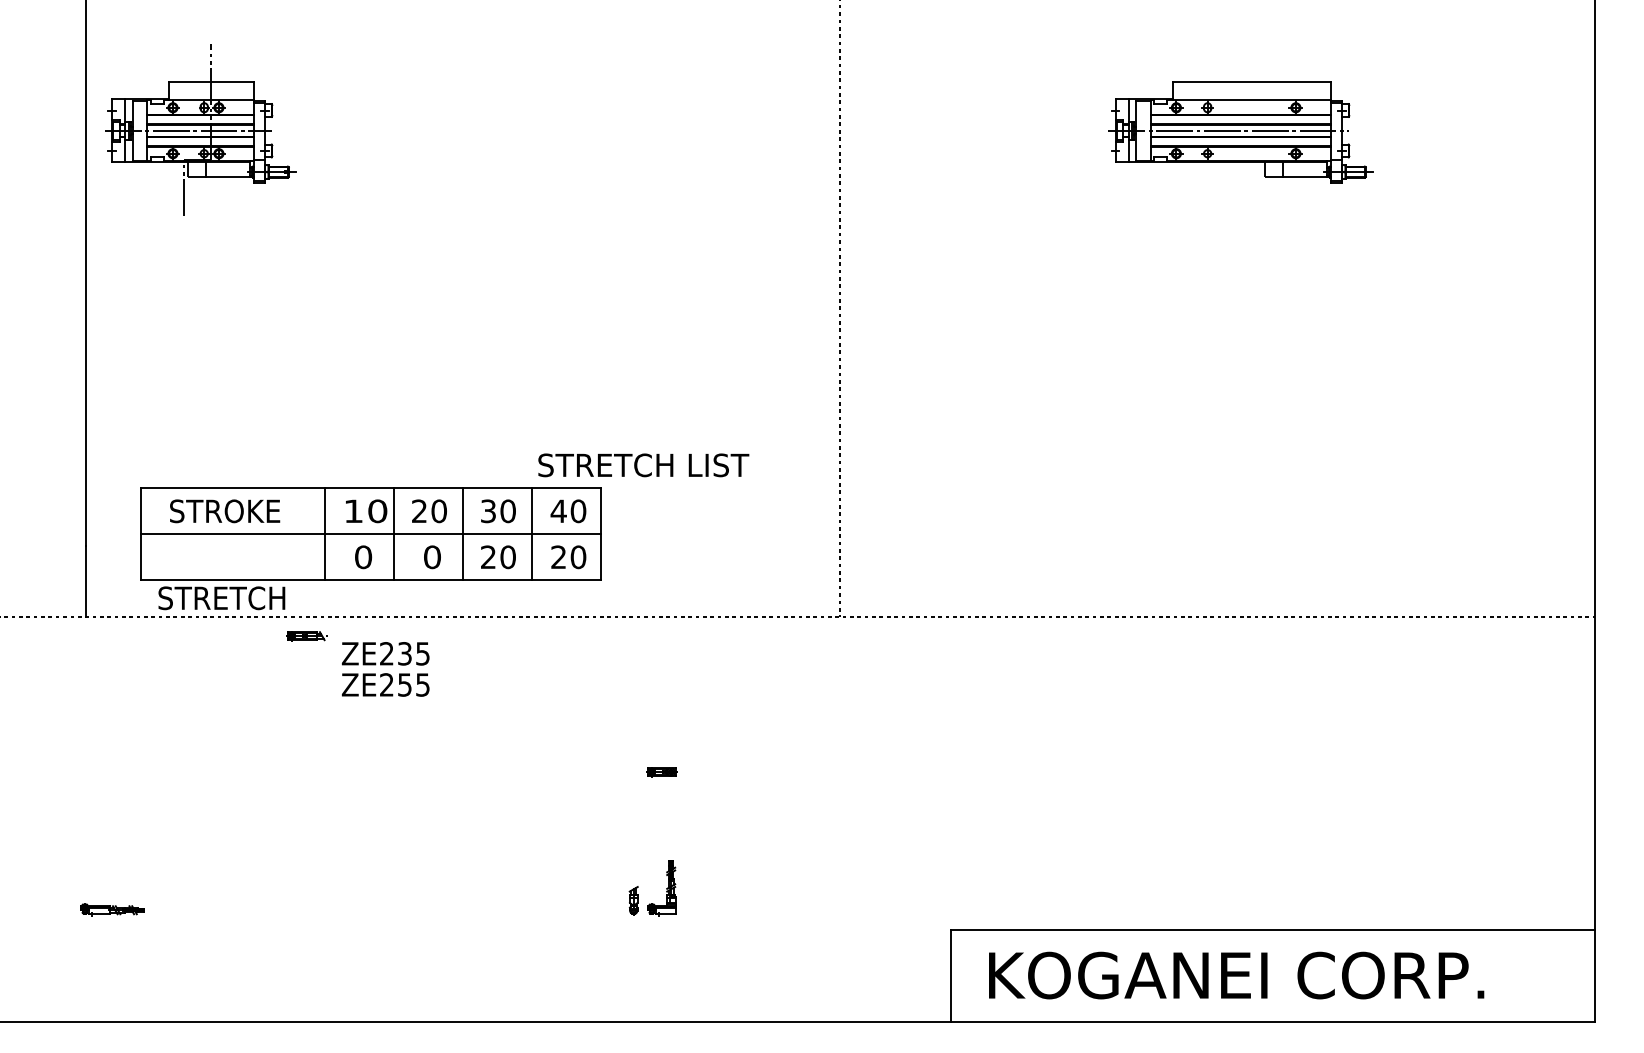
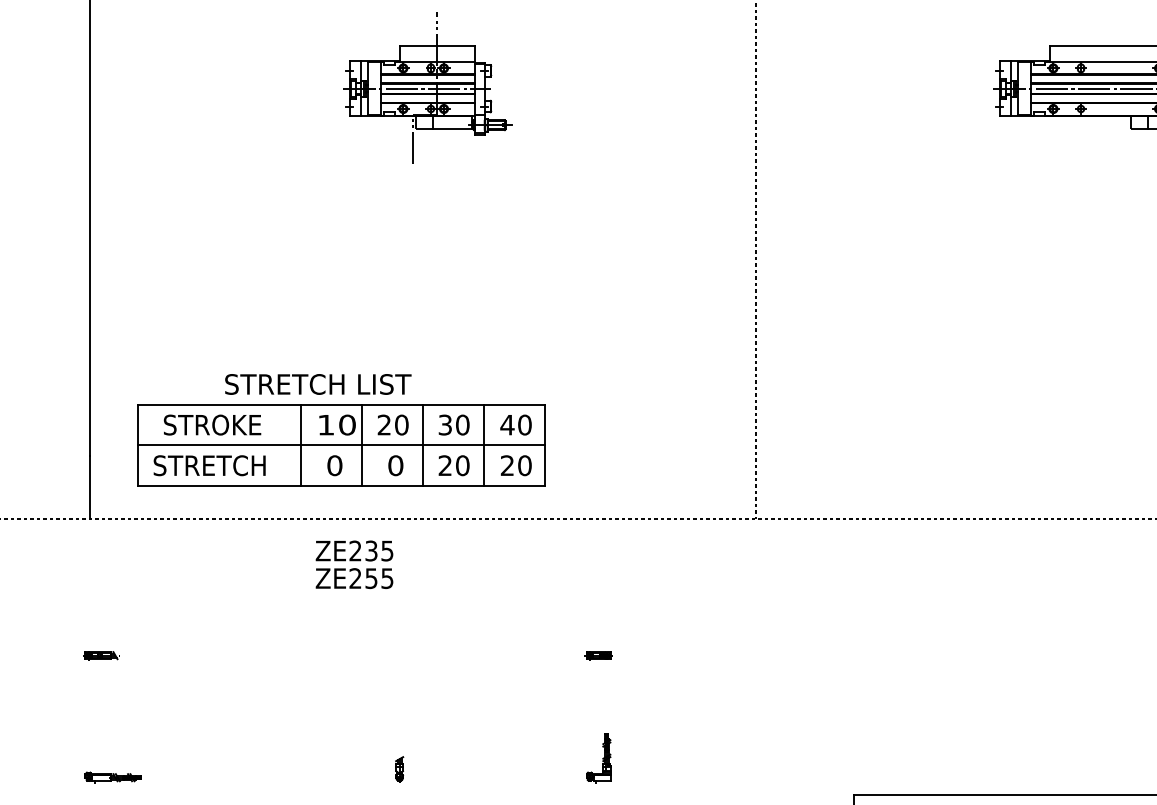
part: (200, 129) -> (427, 87), moved
text: (643, 465) -> (318, 384), moved
text: (221, 598) -> (209, 465), moved
part: (306, 636) -> (101, 655), moved
part: (633, 900) -> (399, 769), moved

